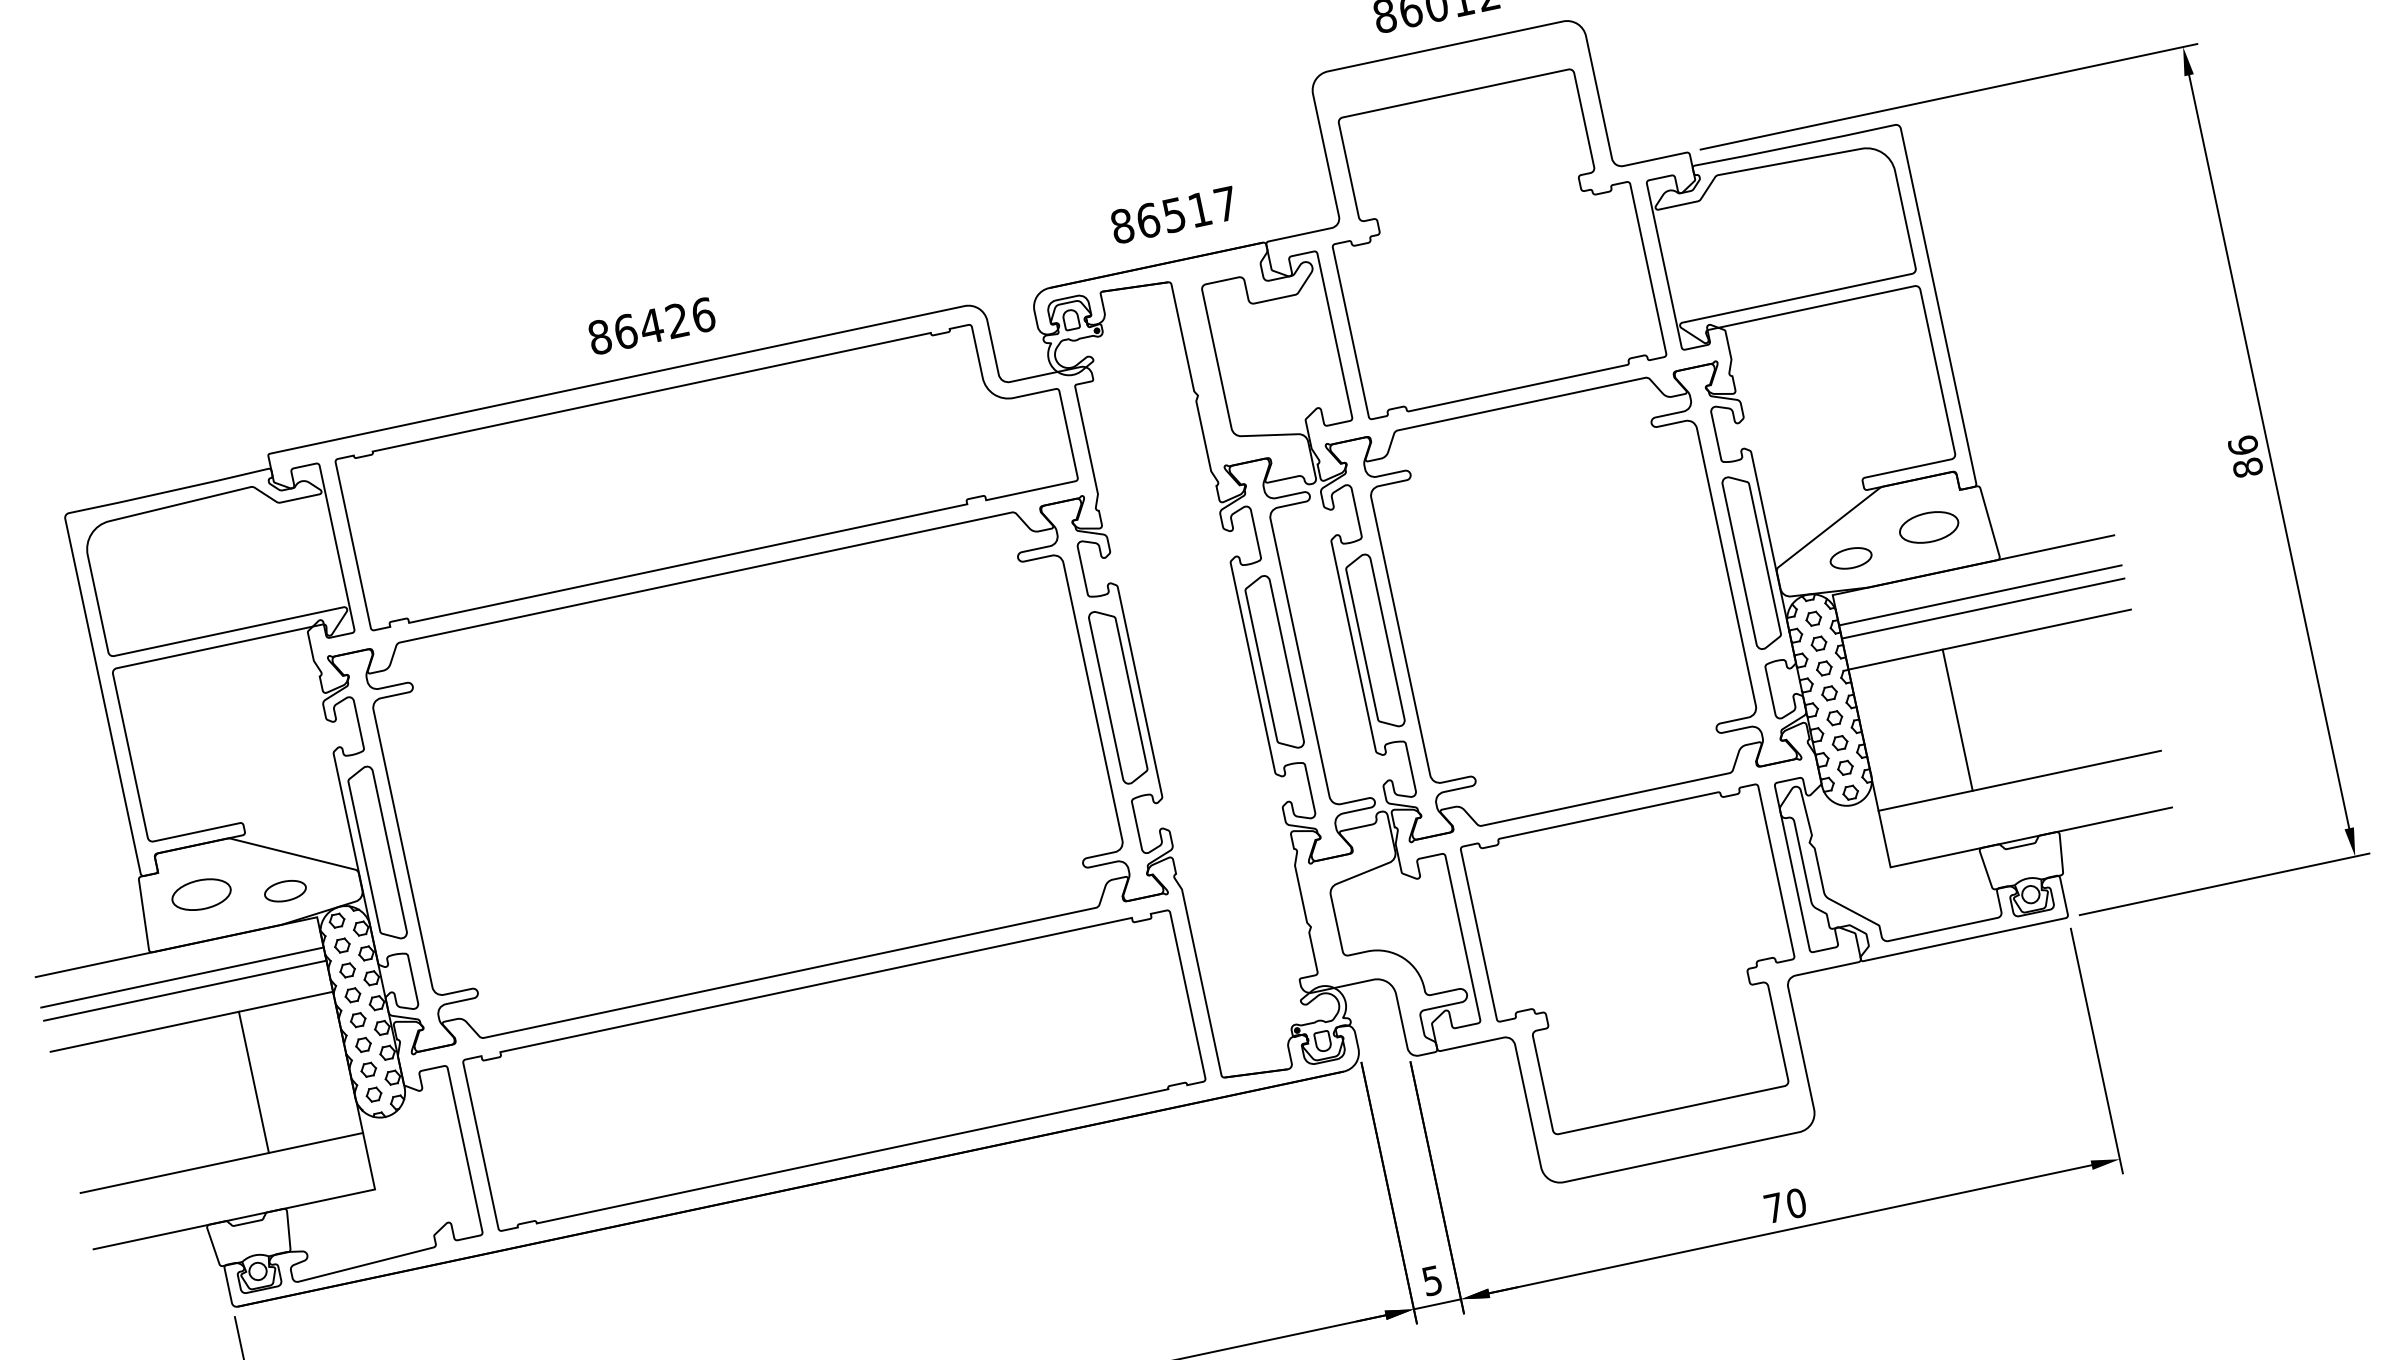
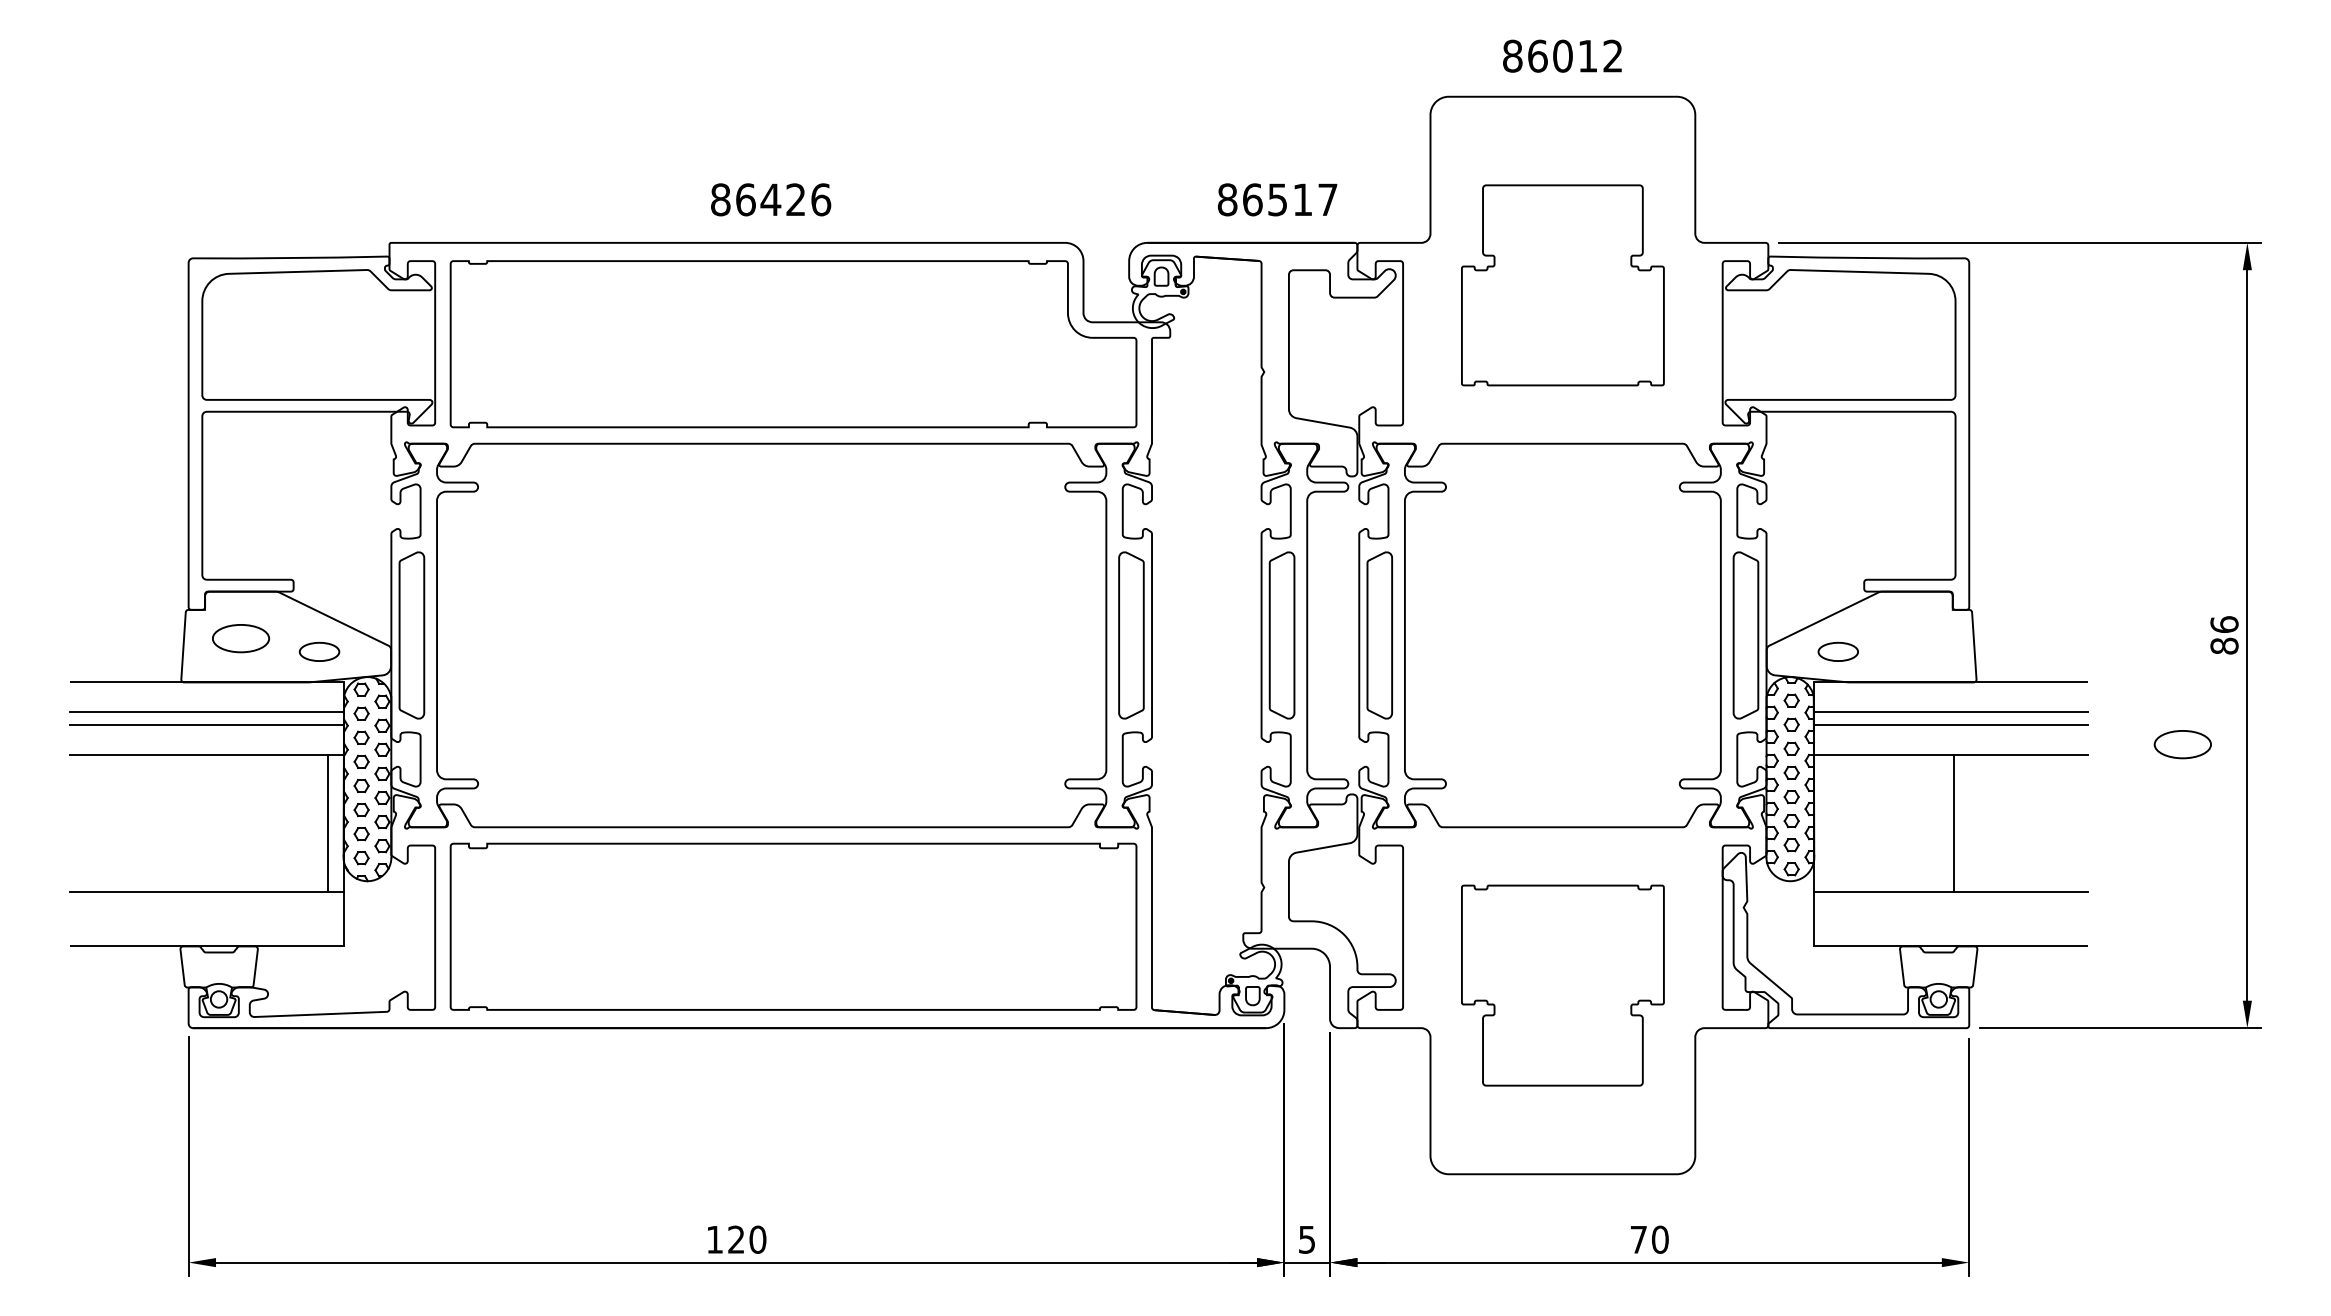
part: (1486, 241) -> (1562, 285), size x0.7
part: (1928, 527) -> (2182, 744), moved
line: (1957, 719) -> (1954, 822), moved
part: (1639, 962) -> (1562, 985), size x0.7
line: (253, 1081) -> (327, 822), moved

